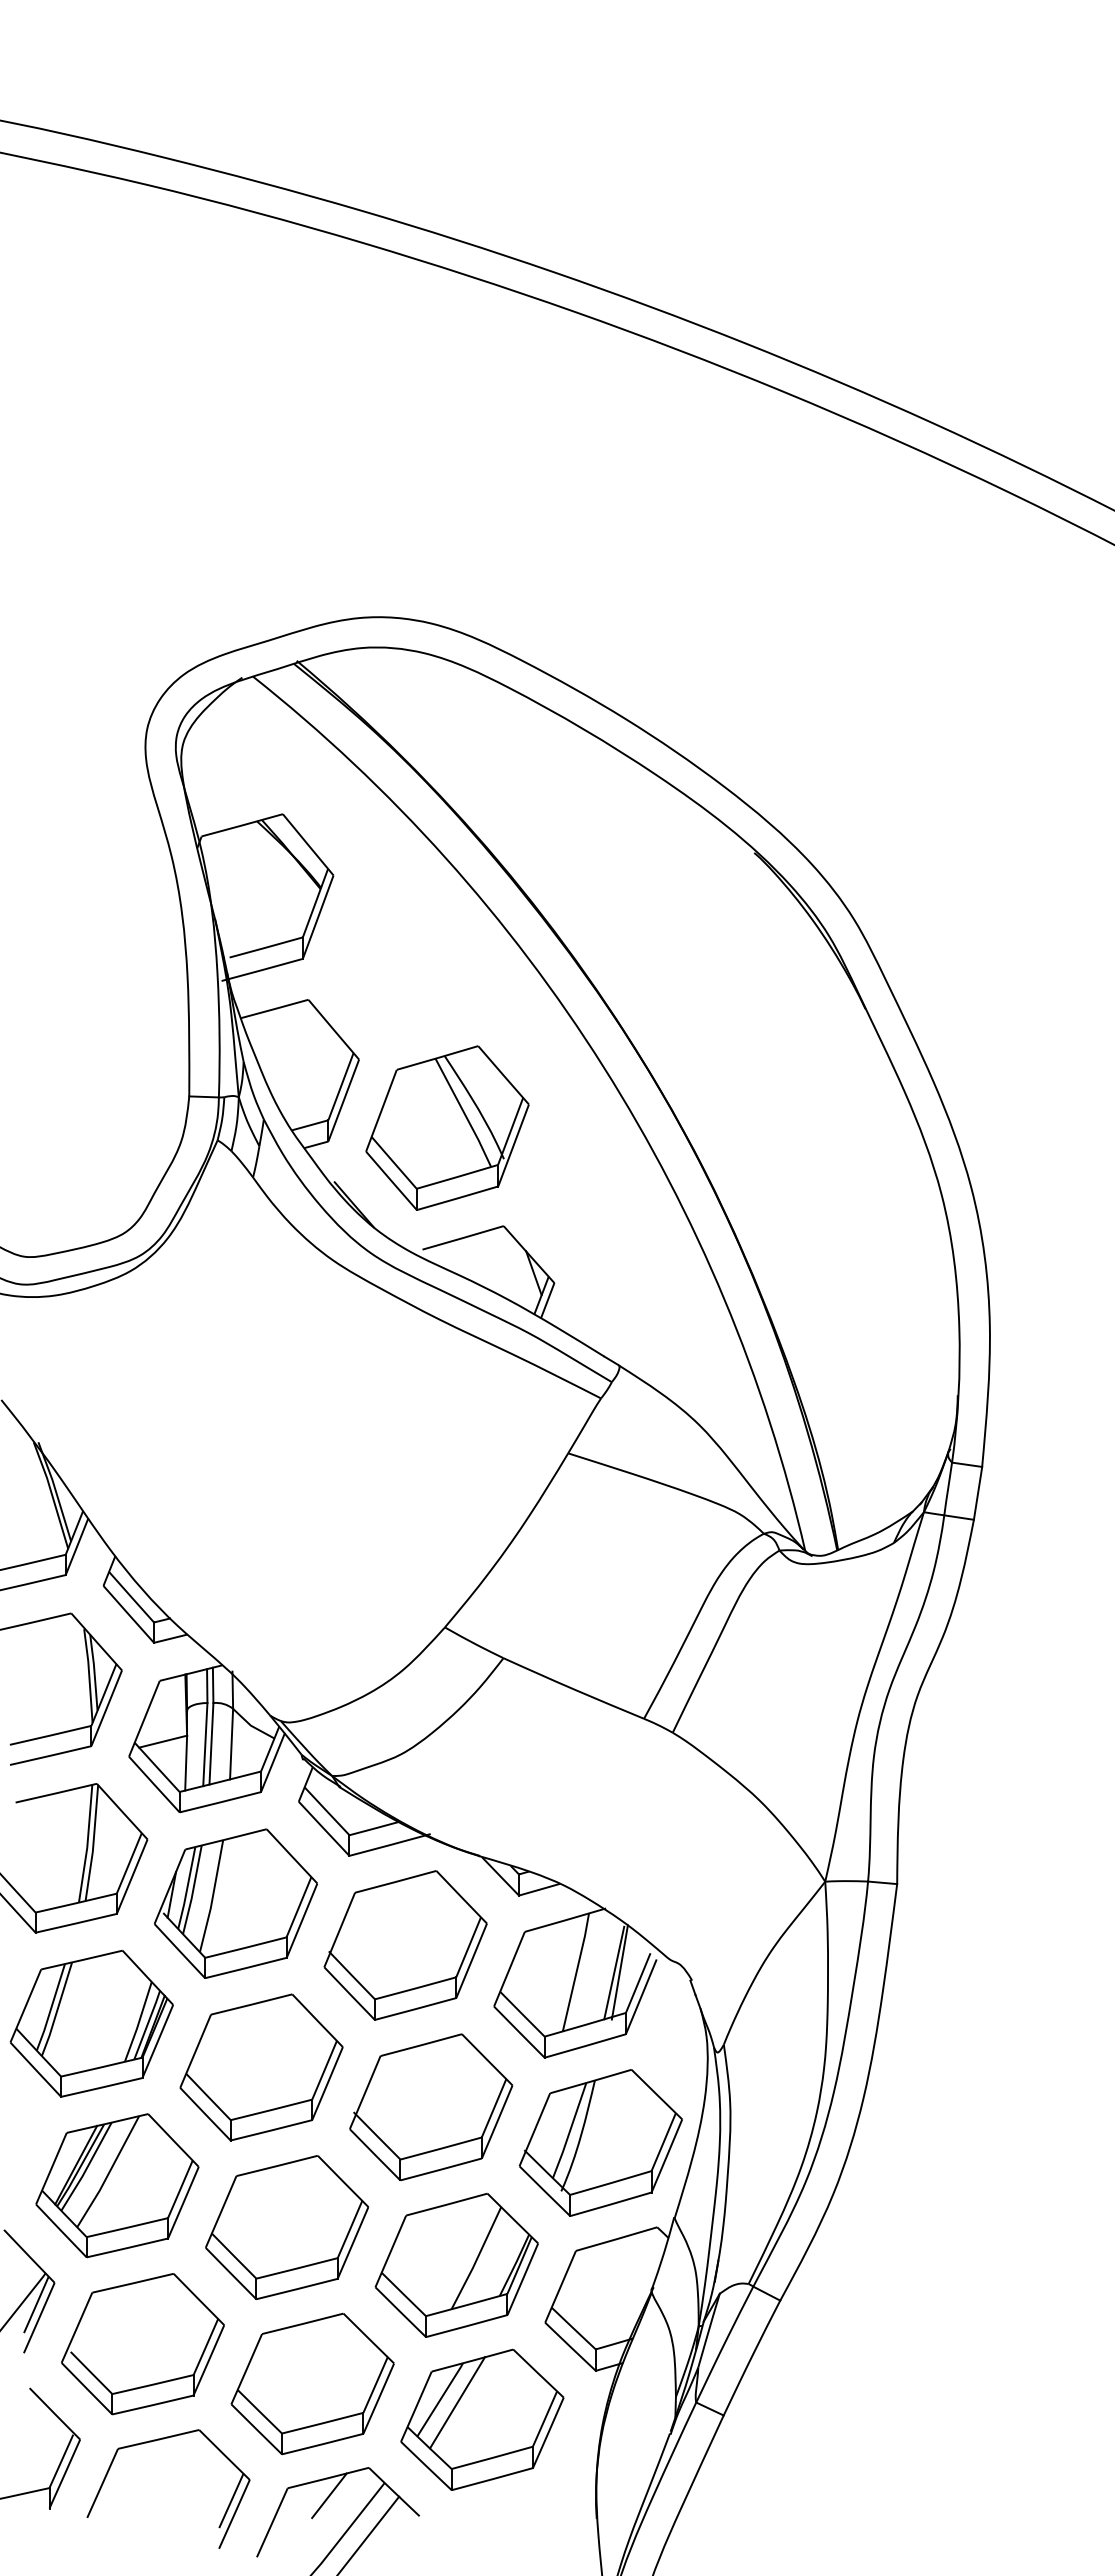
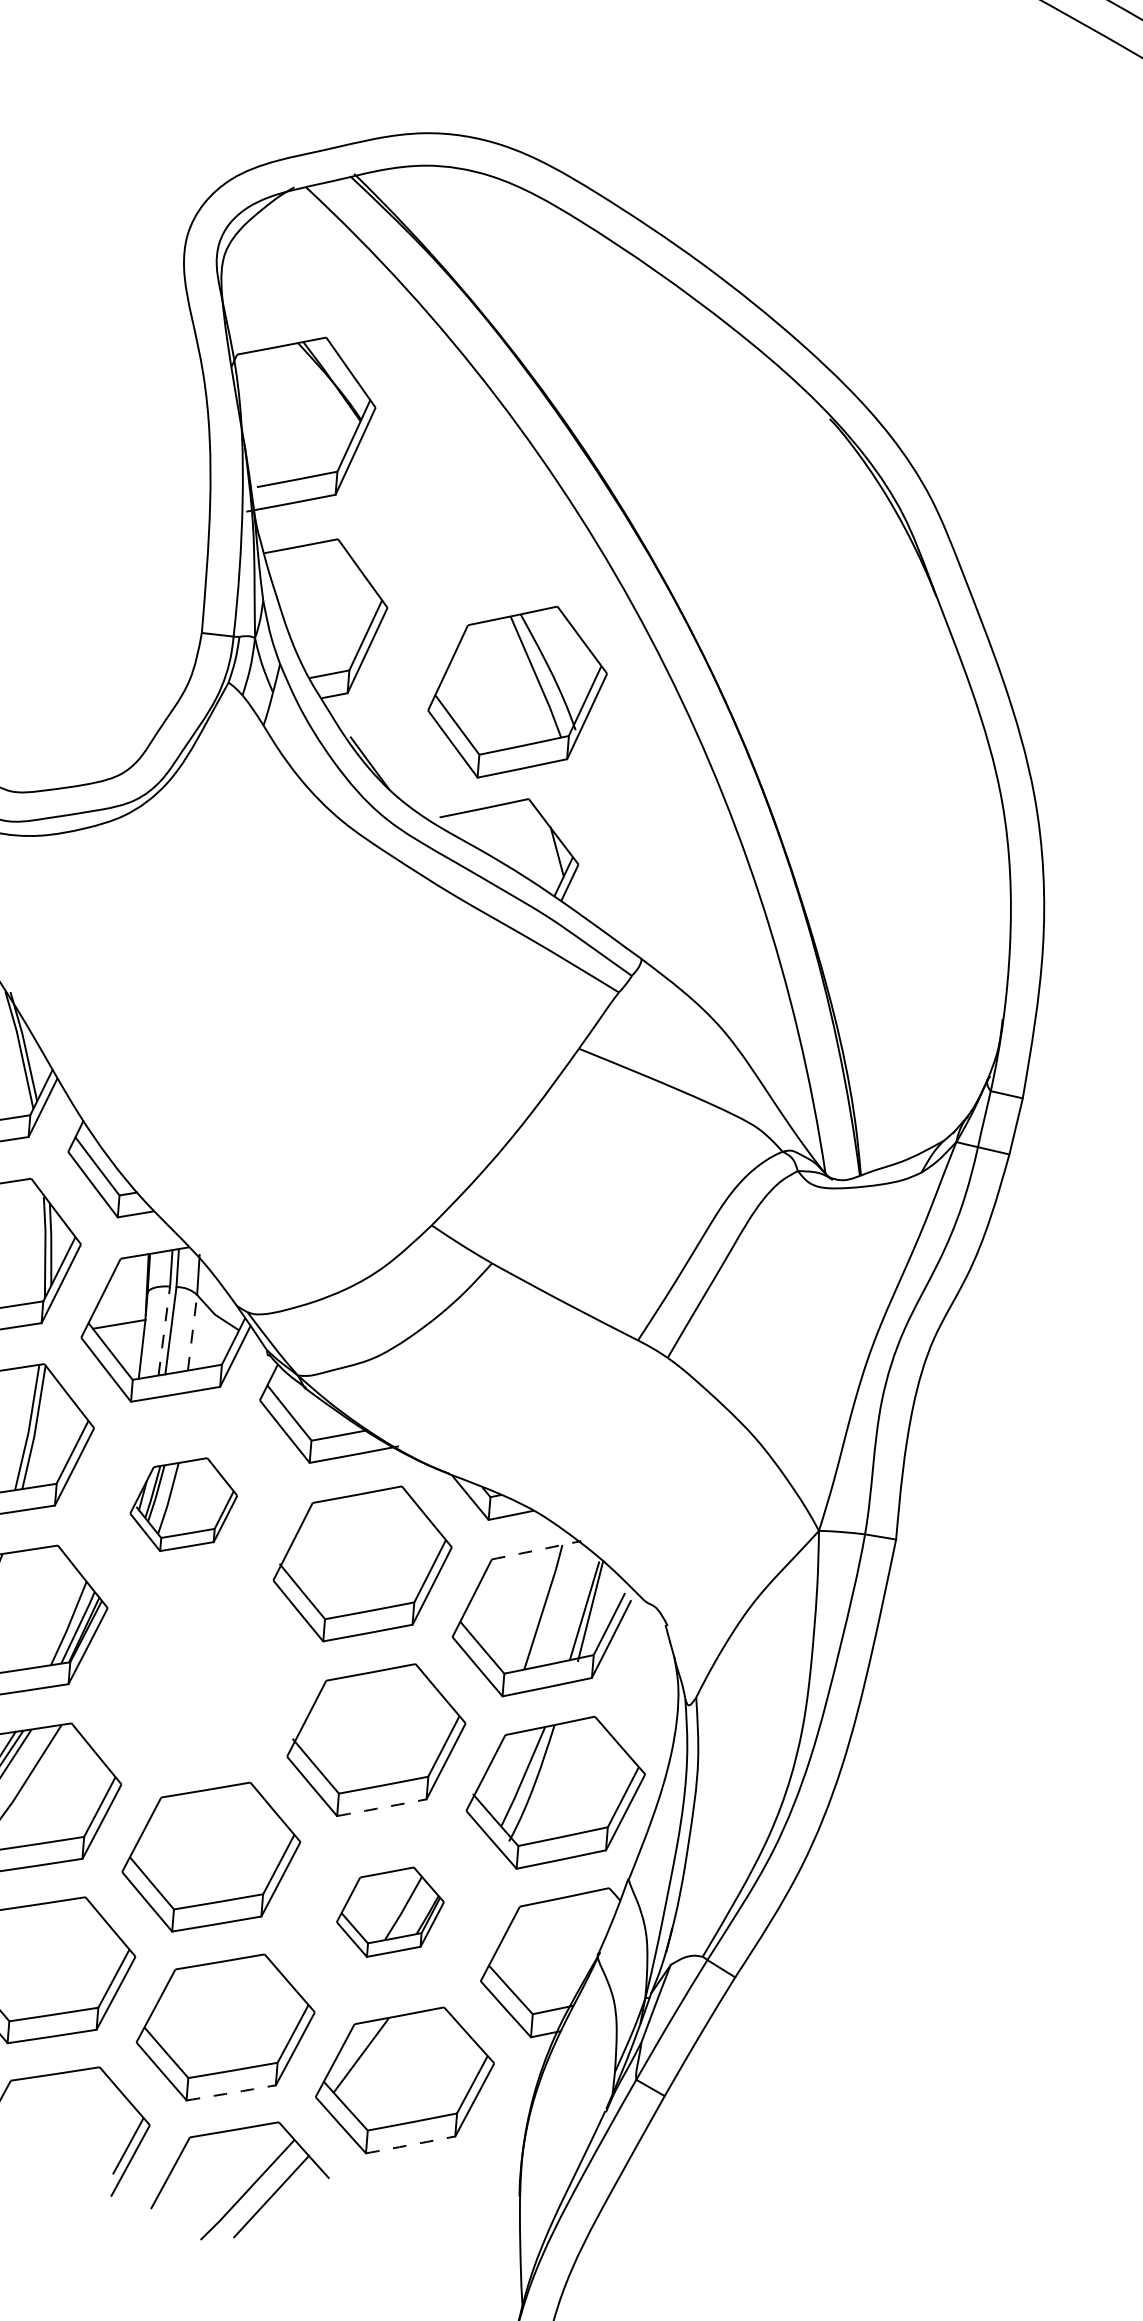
part: (447, 1127) -> (517, 691), moved
line: (231, 1743) -> (192, 1332), solid -> dashed
line: (205, 1744) -> (164, 1330), solid -> dashed
part: (235, 1903) -> (183, 1504), size x0.6
arc: (565, 1920) -> (536, 1550), solid -> dashed
part: (261, 2067) -> (197, 1682), removed
arc: (441, 2169) -> (382, 1807), solid -> dashed
part: (456, 2265) -> (390, 1912), size x0.6
line: (457, 2402) -> (379, 2059), removed
arc: (322, 2444) -> (231, 2093), solid -> dashed
arc: (492, 2479) -> (410, 2145), solid -> dashed
line: (329, 2495) -> (234, 2148), removed

